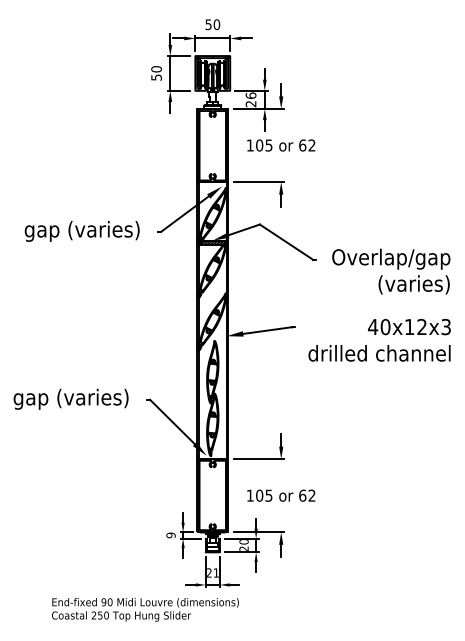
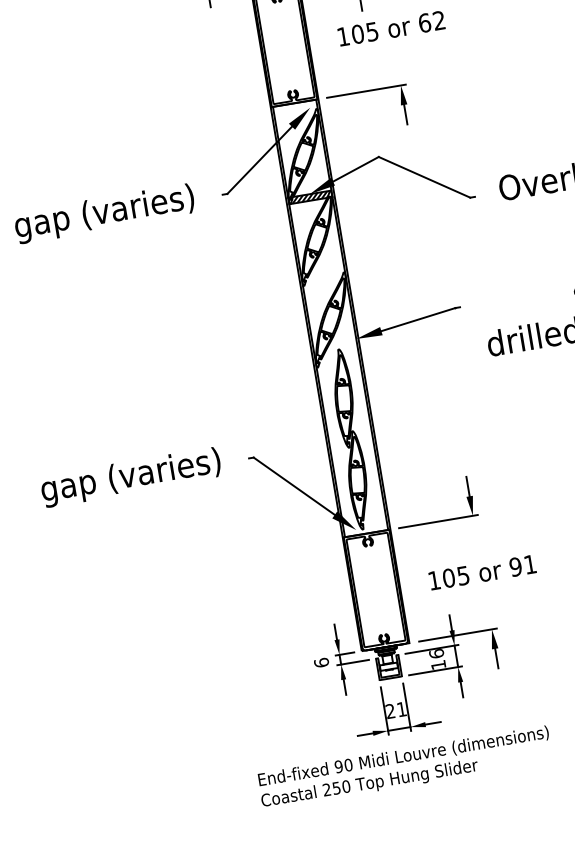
text: (307, 495) -> (523, 565), 62 -> 91
text: (170, 535) -> (320, 663), 9 -> 6
text: (243, 545) -> (436, 659), 20 -> 16
text: (145, 609) -> (405, 767), moved

